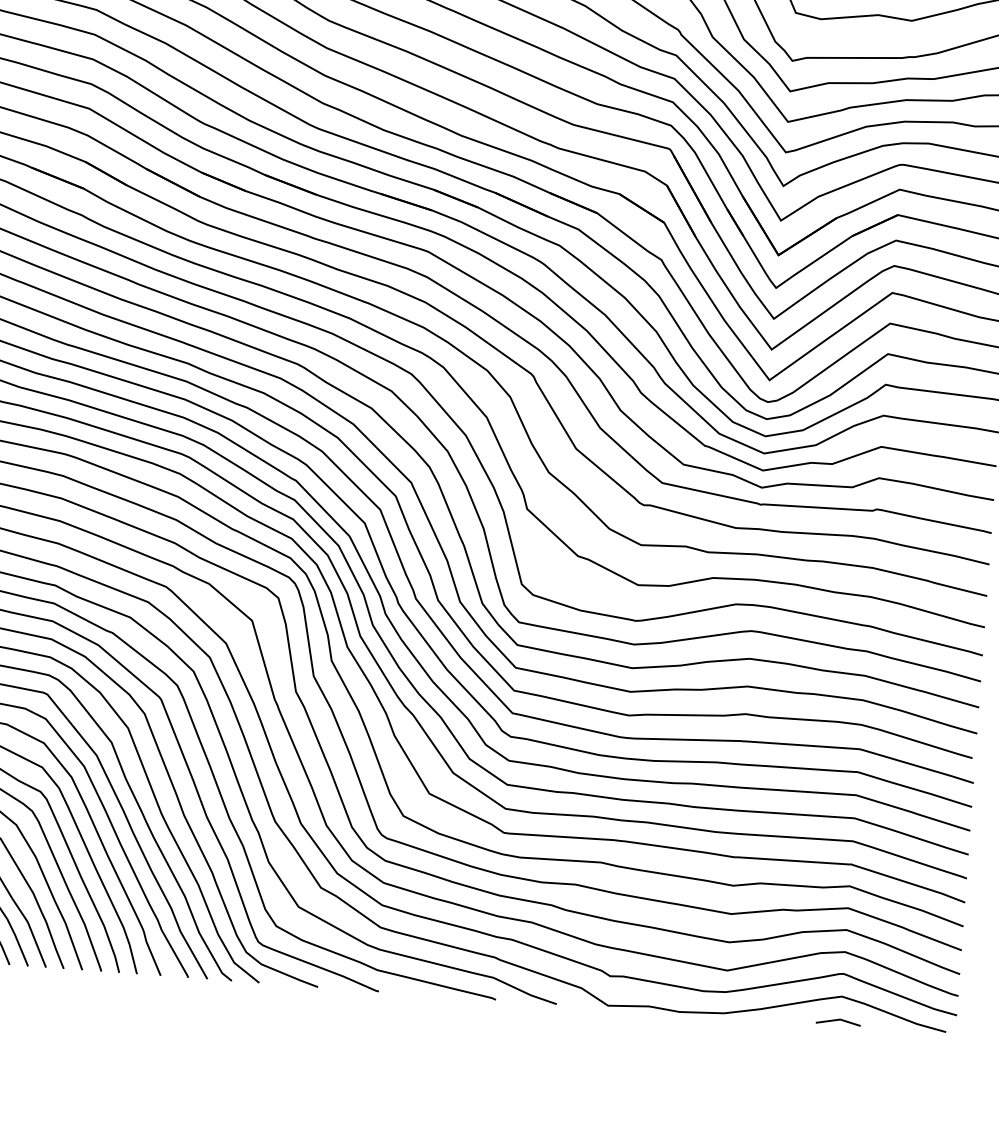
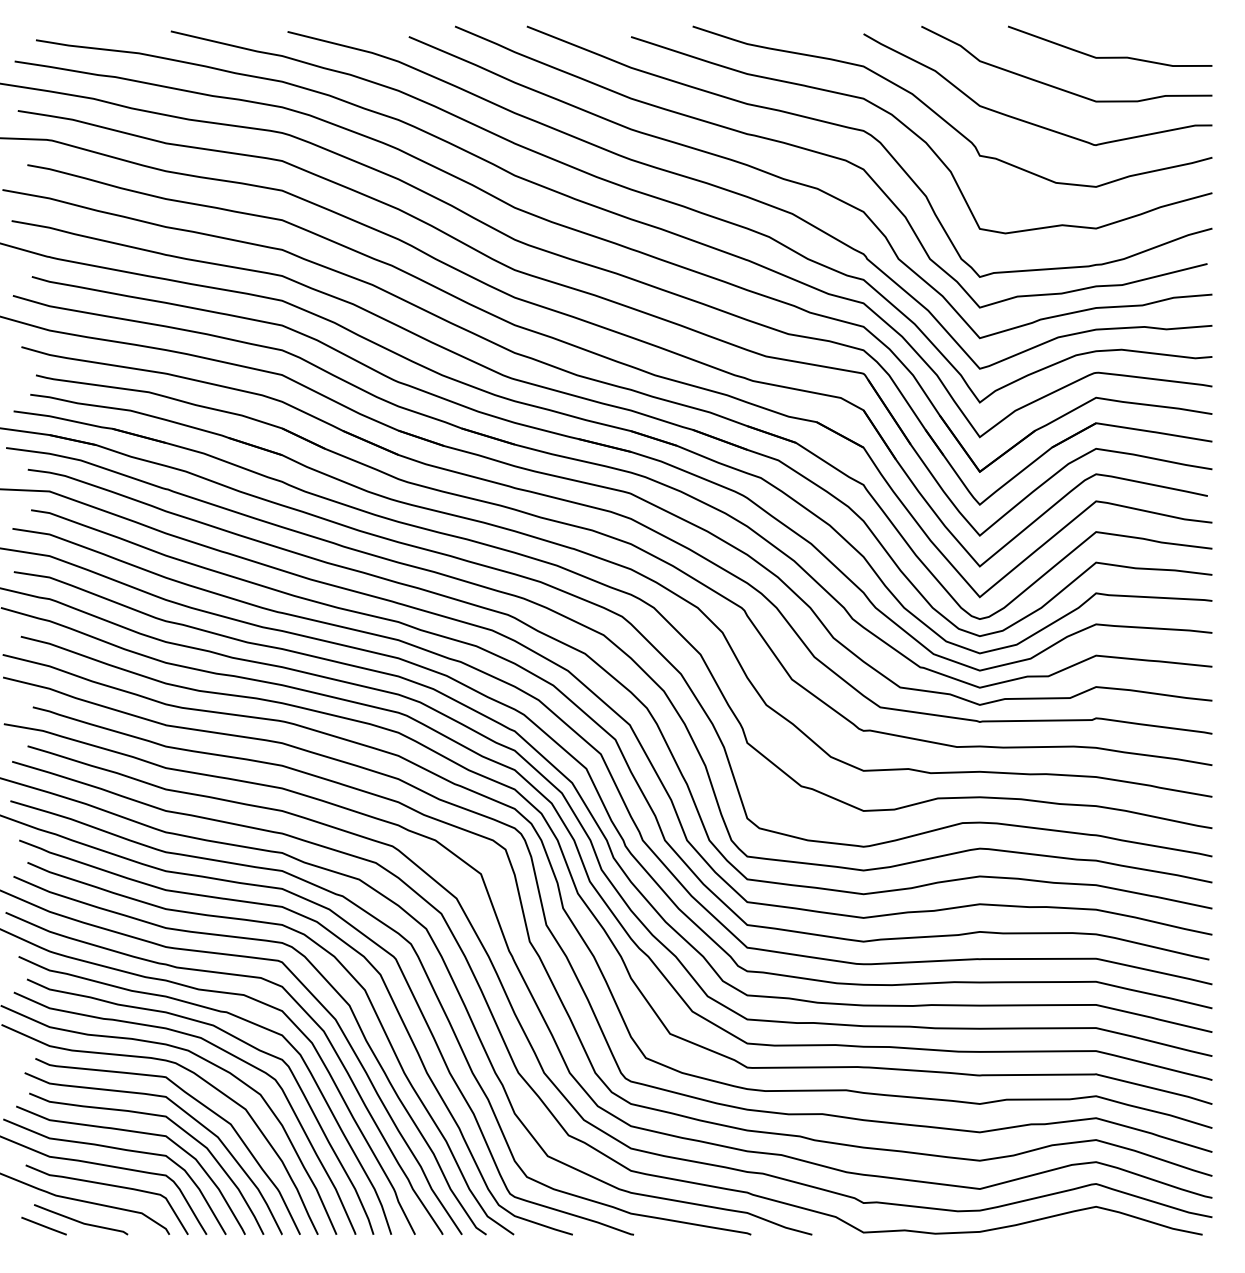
line: (838, 1021) -> (1094, 1231), removed

